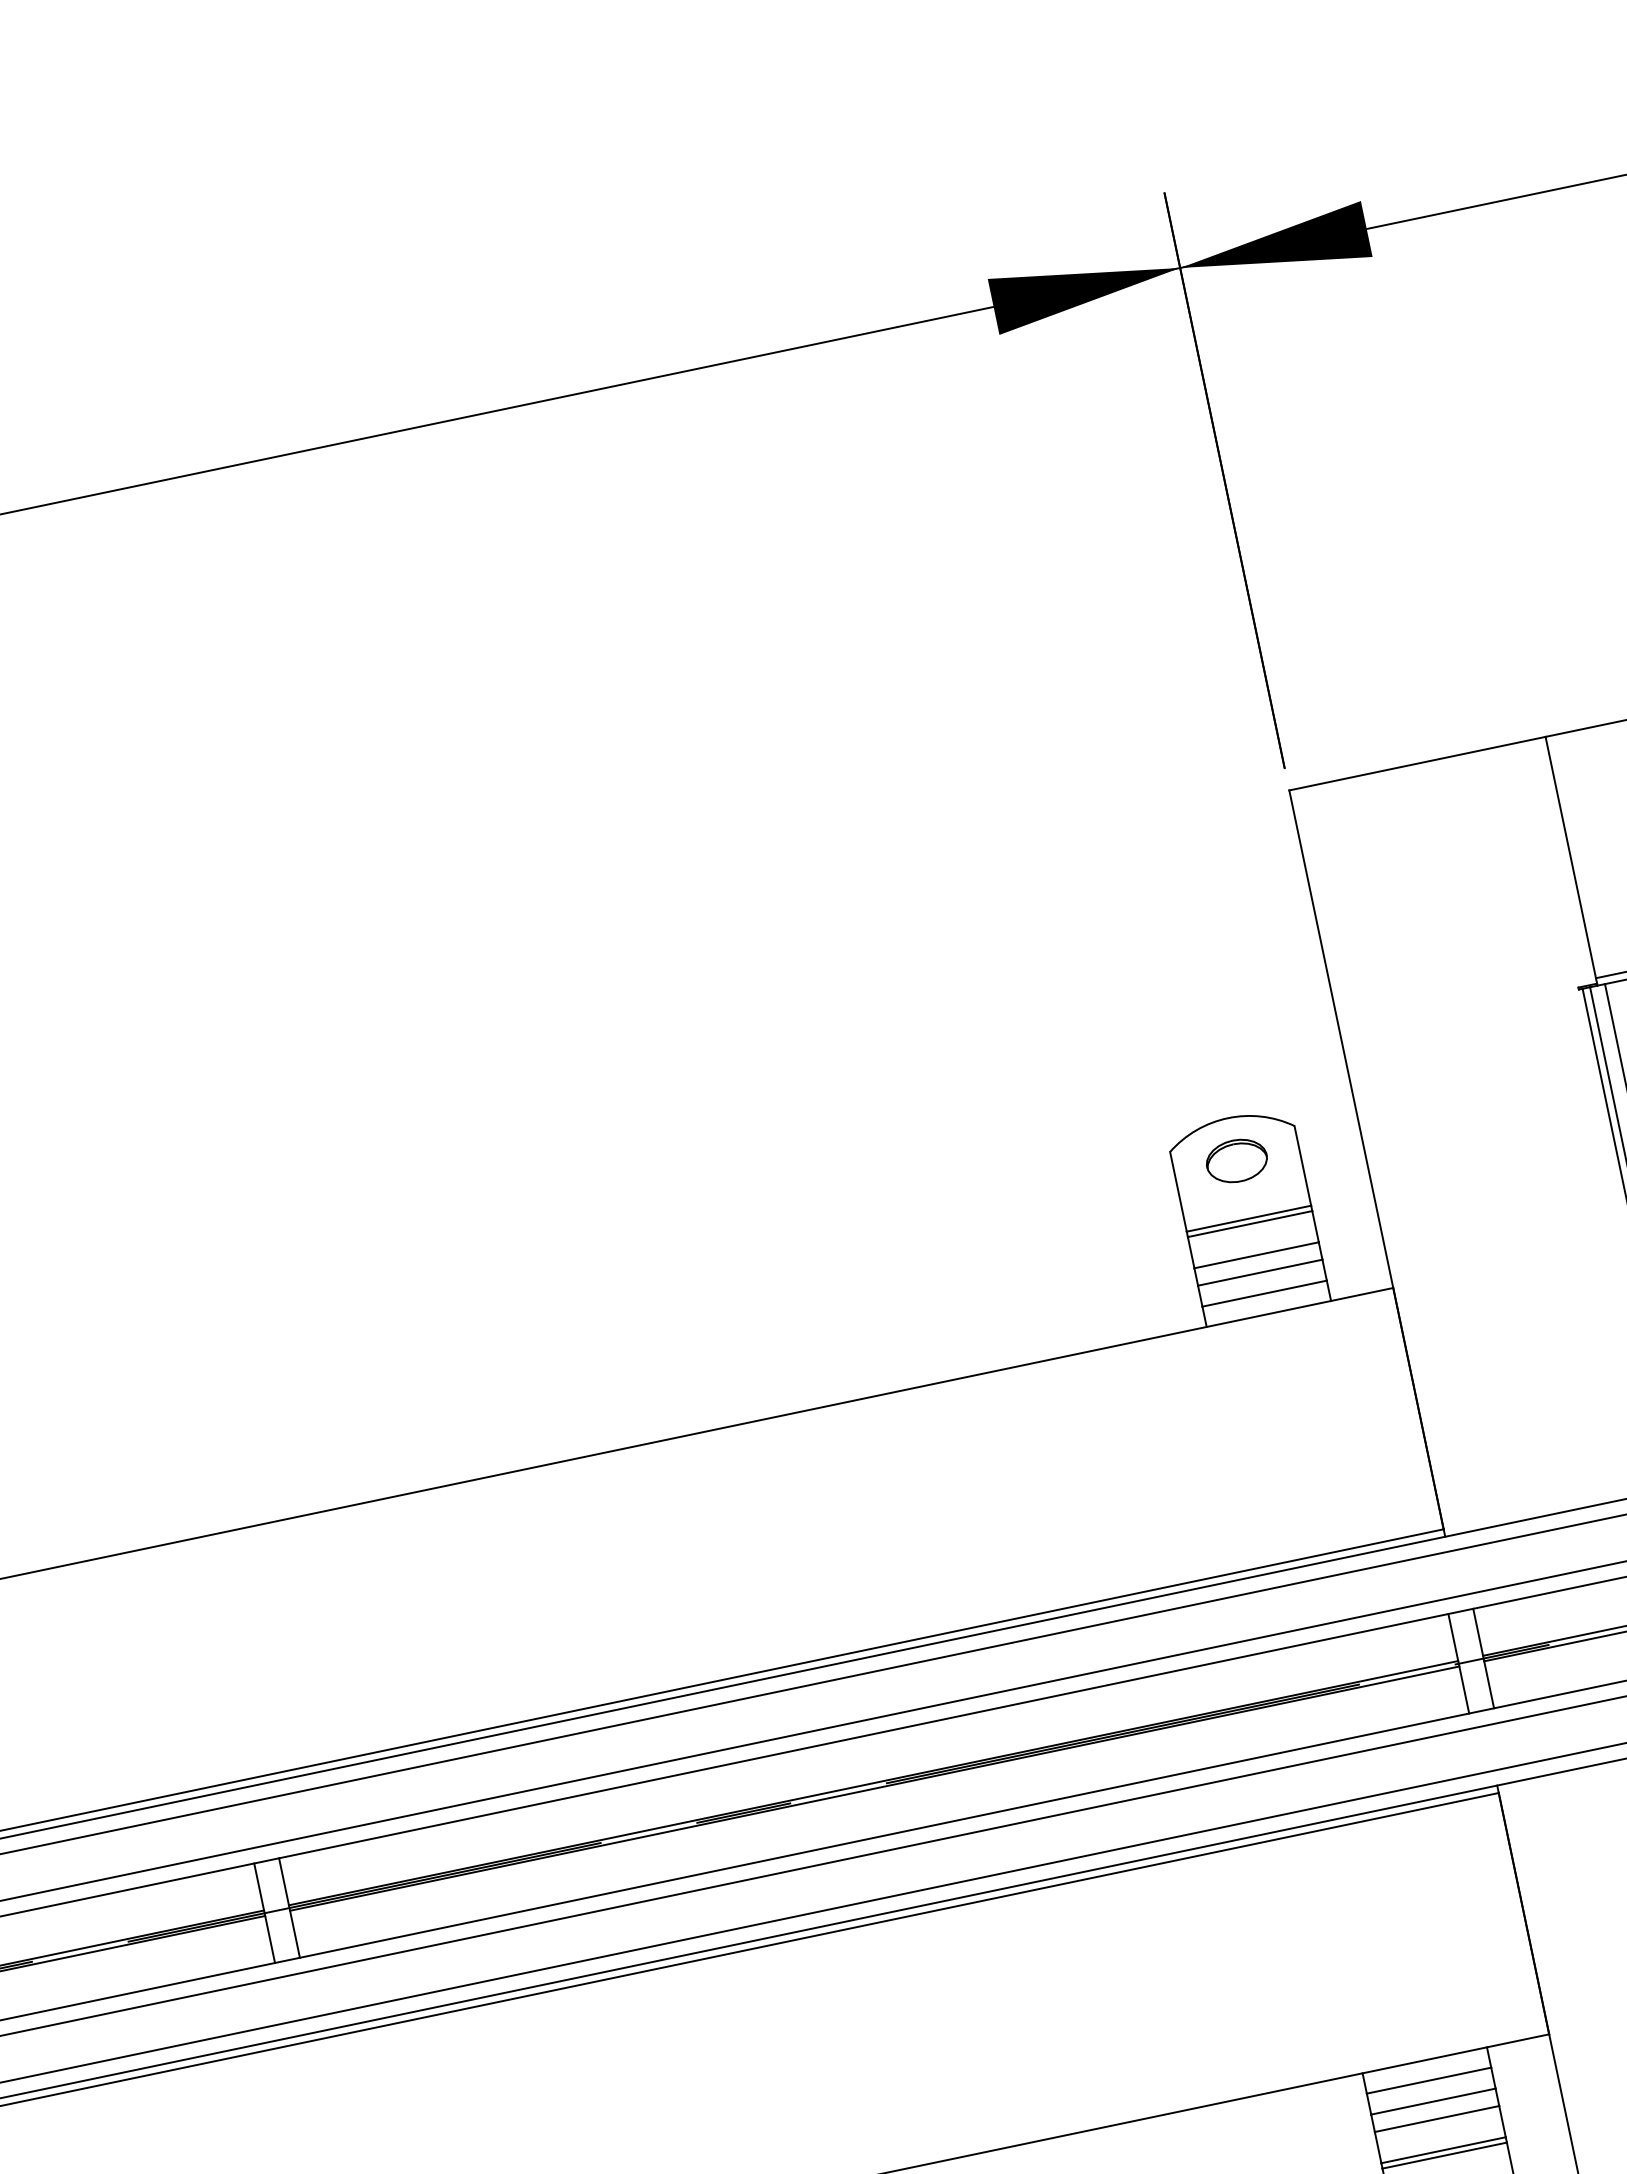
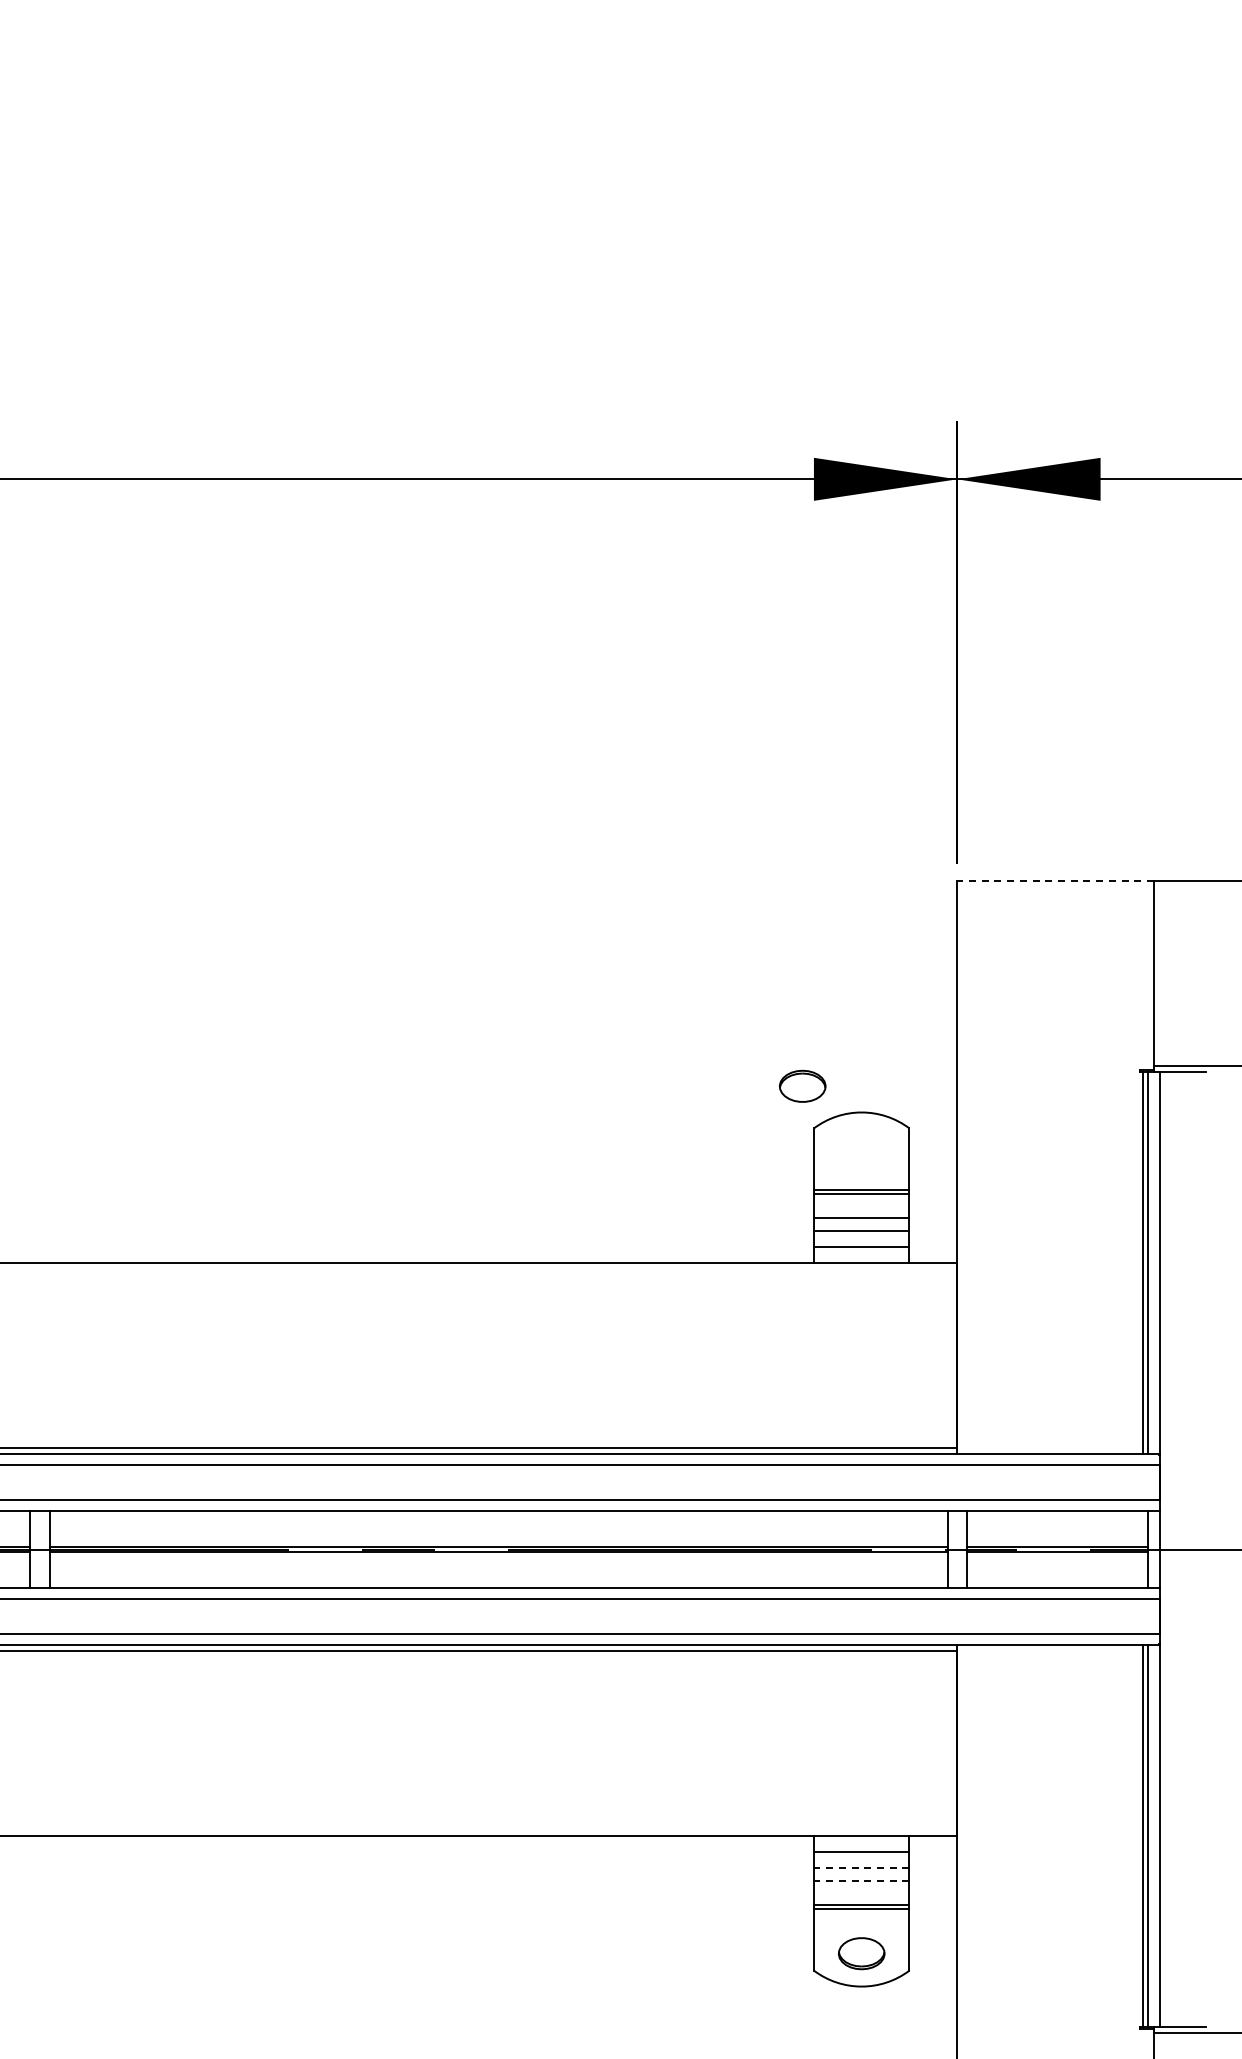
line: (1417, 763) -> (1055, 880), solid -> dashed
part: (1236, 1159) -> (802, 1085), moved
line: (1433, 2101) -> (861, 1867), solid -> dashed
line: (1436, 2119) -> (861, 1881), solid -> dashed

